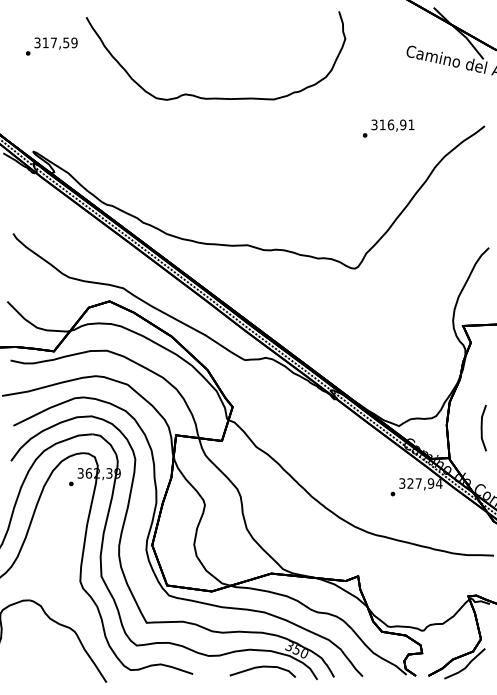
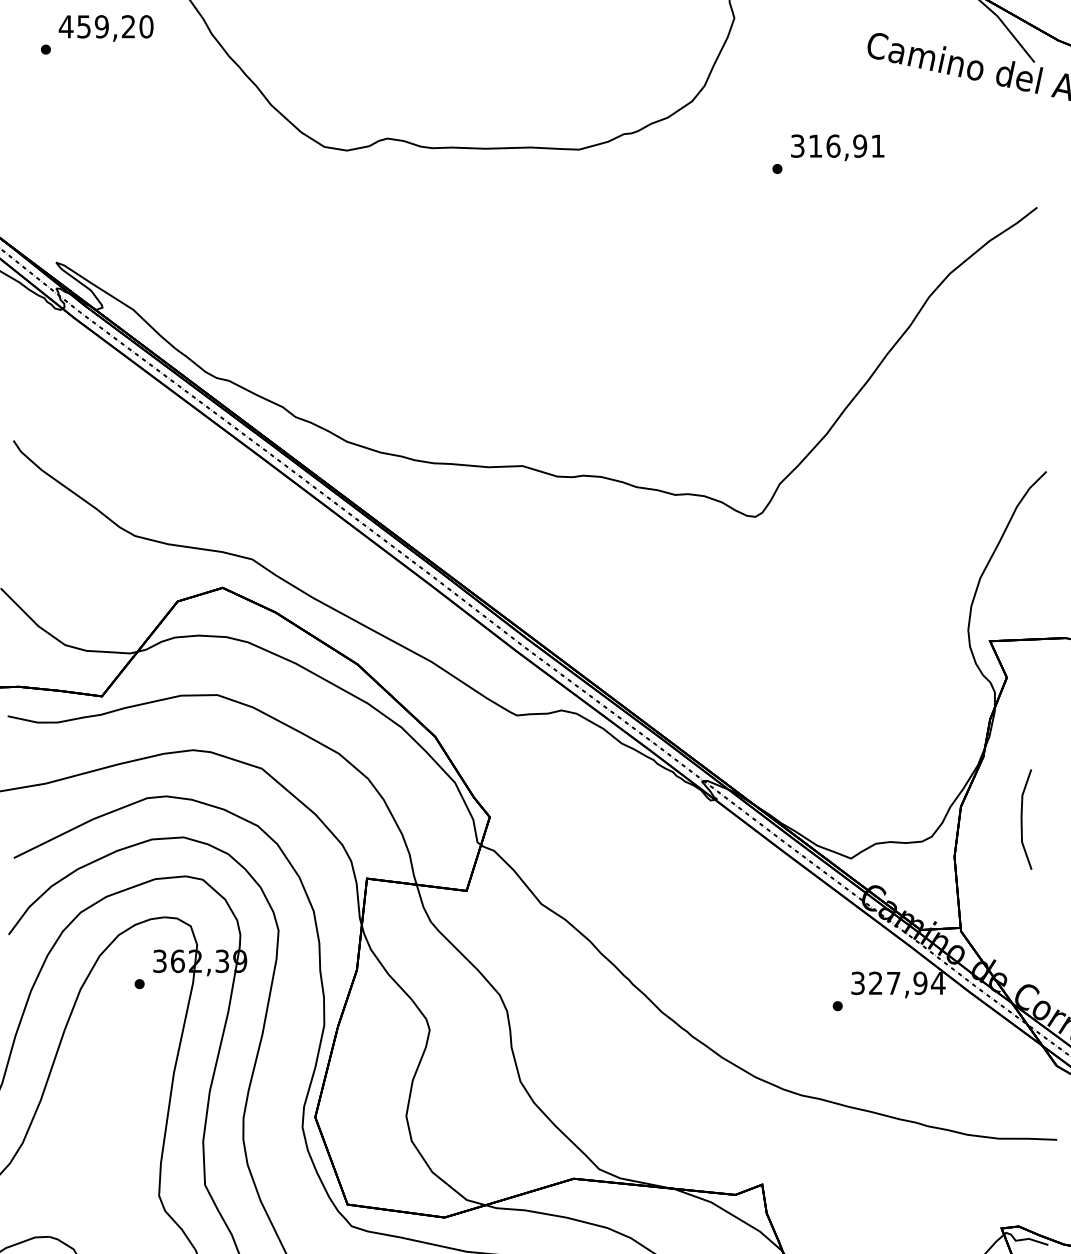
text: (55, 42) -> (105, 25), 317,59 -> 459,20
text: (388, 128) -> (828, 153), moved
line: (482, 427) -> (1023, 818), moved

